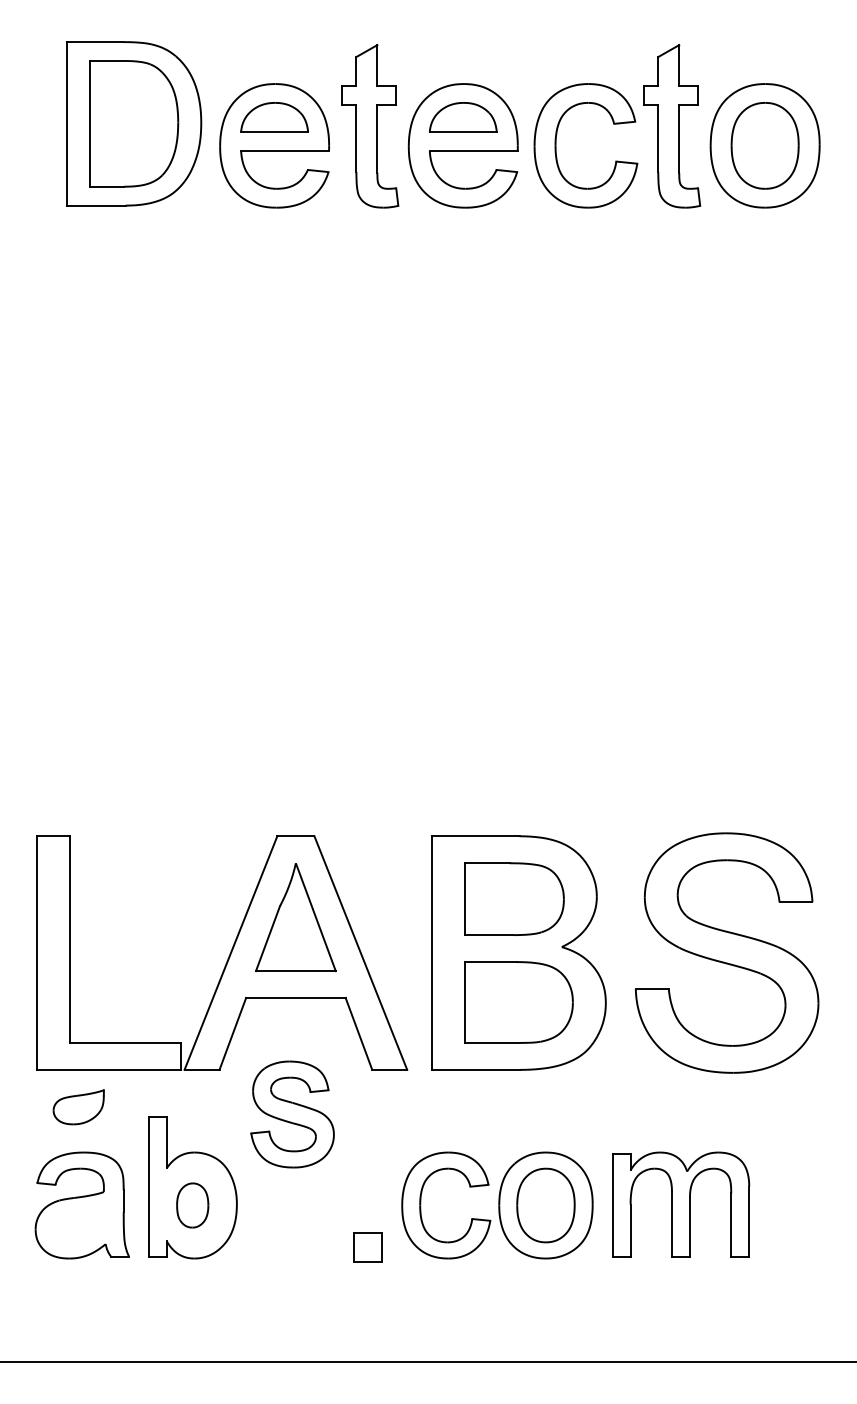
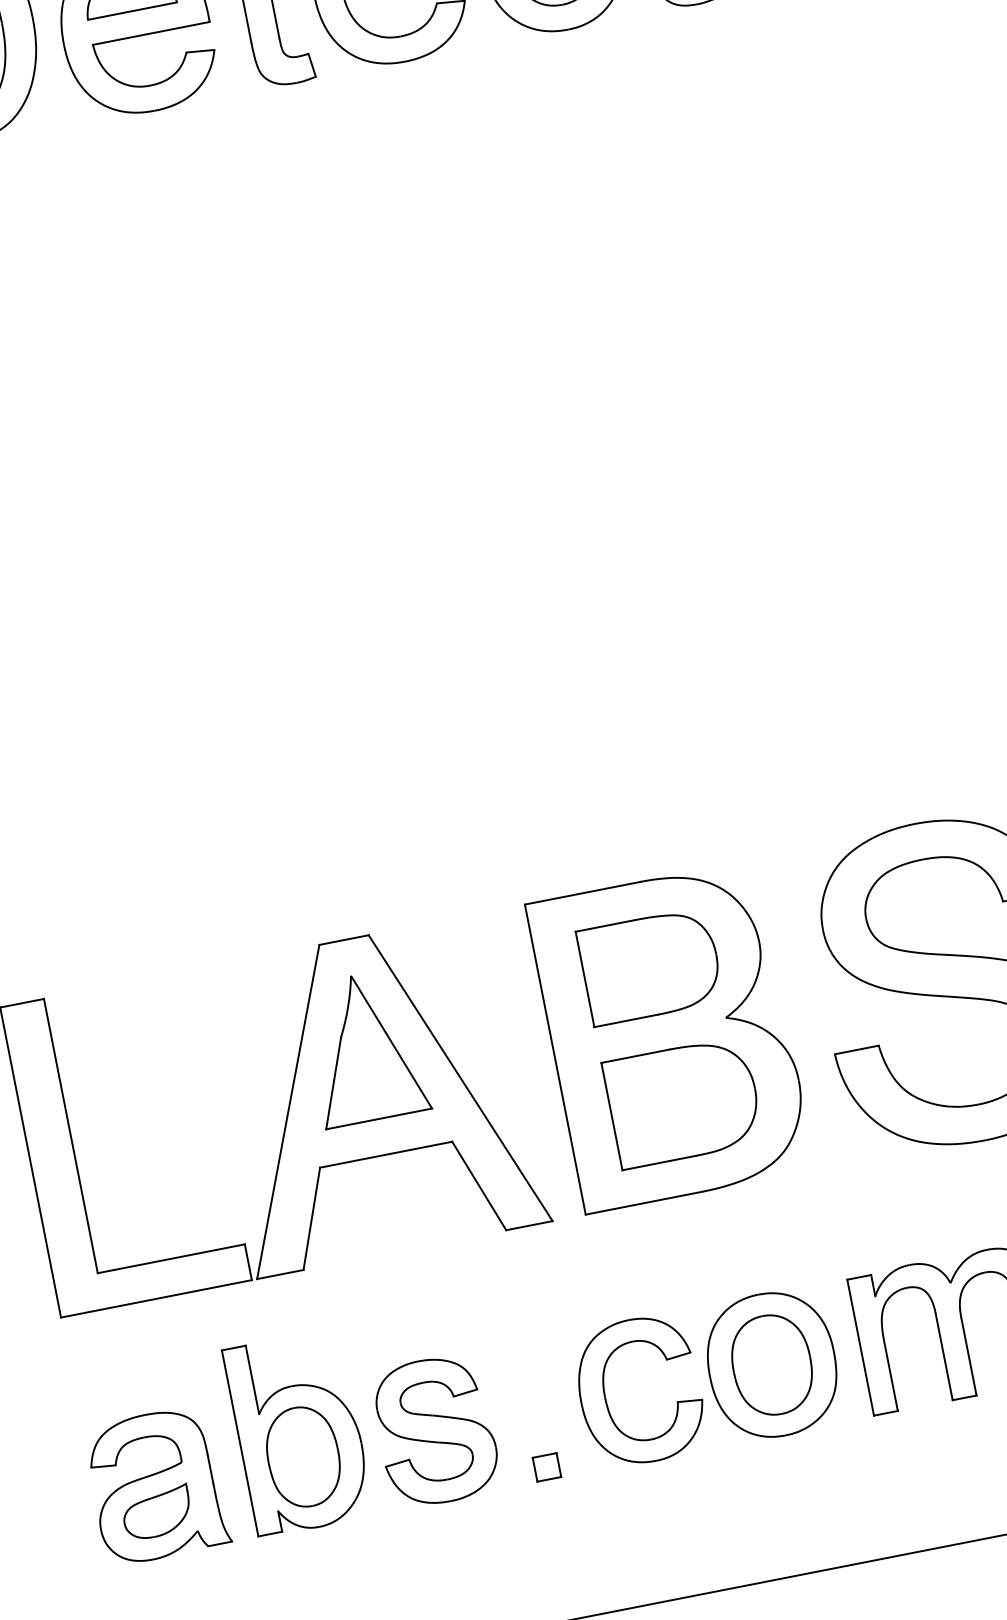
part: (78, 1107) -> (156, 1513), moved
part: (292, 1114) -> (435, 1430), moved
part: (192, 1205) -> (302, 1457), size x1.67
part: (367, 1247) -> (546, 1467), size x0.62

